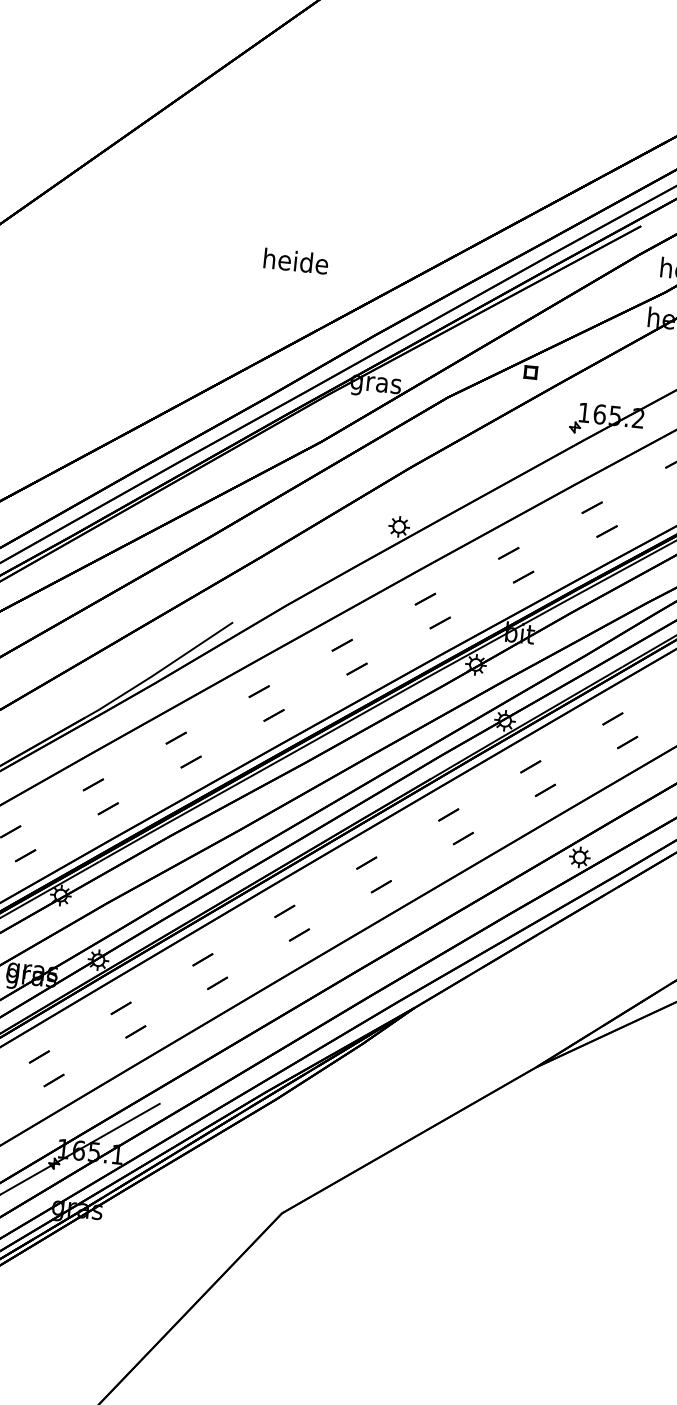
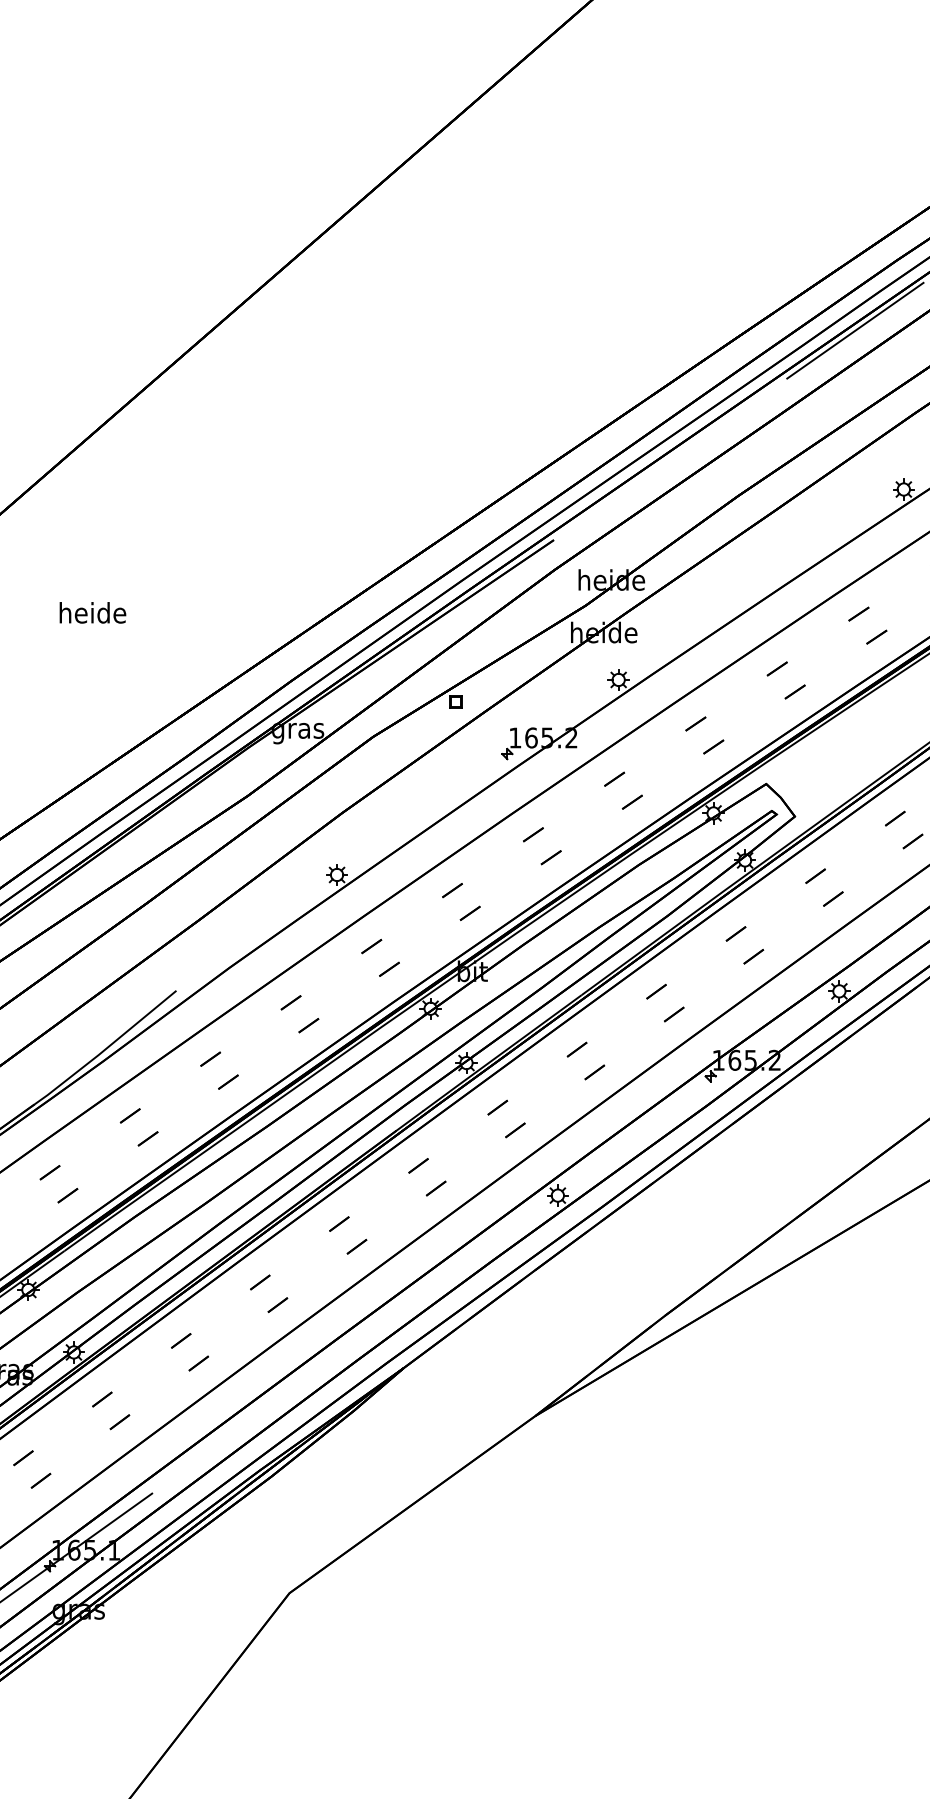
text: (295, 260) -> (92, 612), moved

